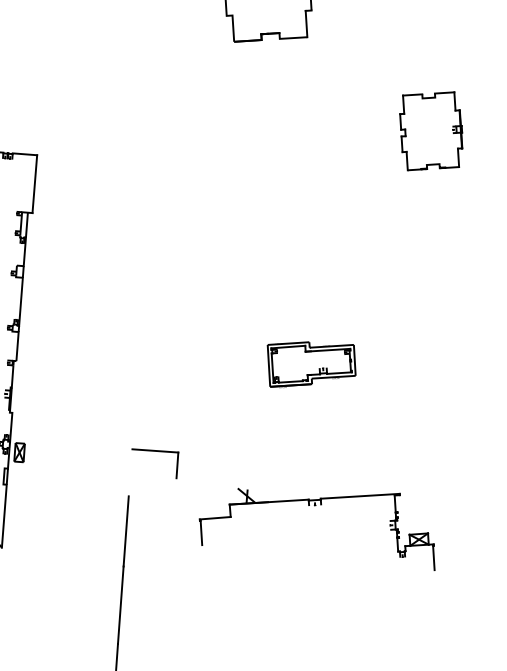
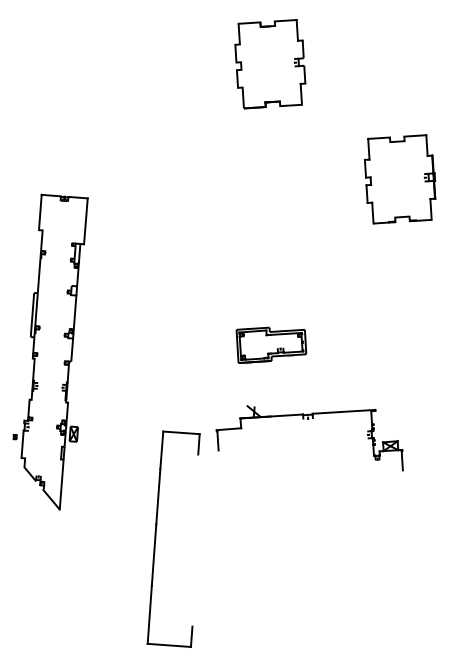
part: (431, 131) -> (400, 179), size x1.43
part: (311, 364) -> (271, 345), moved
line: (130, 471) -> (161, 449), added
part: (316, 505) -> (309, 419), moved

